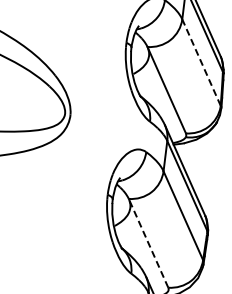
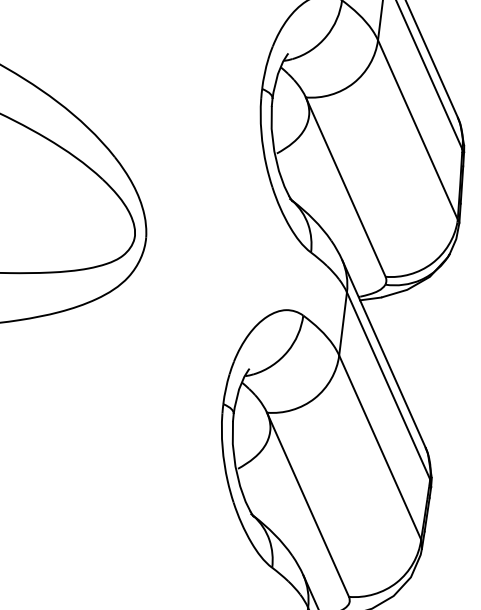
line: (201, 62) -> (417, 129), dashed -> solid
line: (148, 243) -> (307, 505), dashed -> solid

